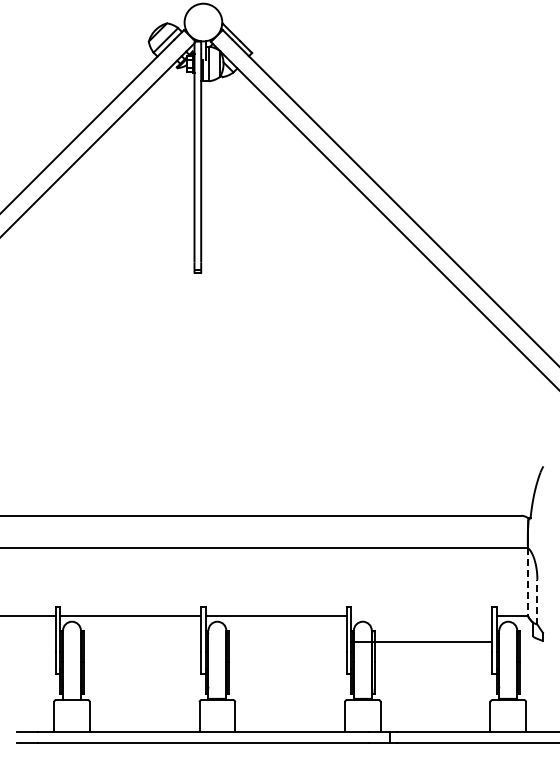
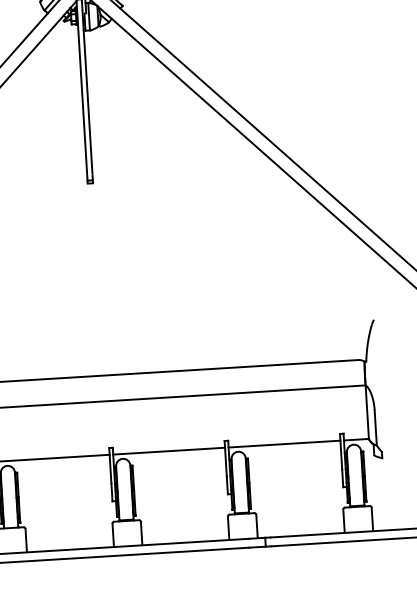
line: (527, 582) -> (366, 412), dashed -> solid
line: (537, 601) -> (375, 427), dashed -> solid
line: (421, 641) -> (284, 443), moved

